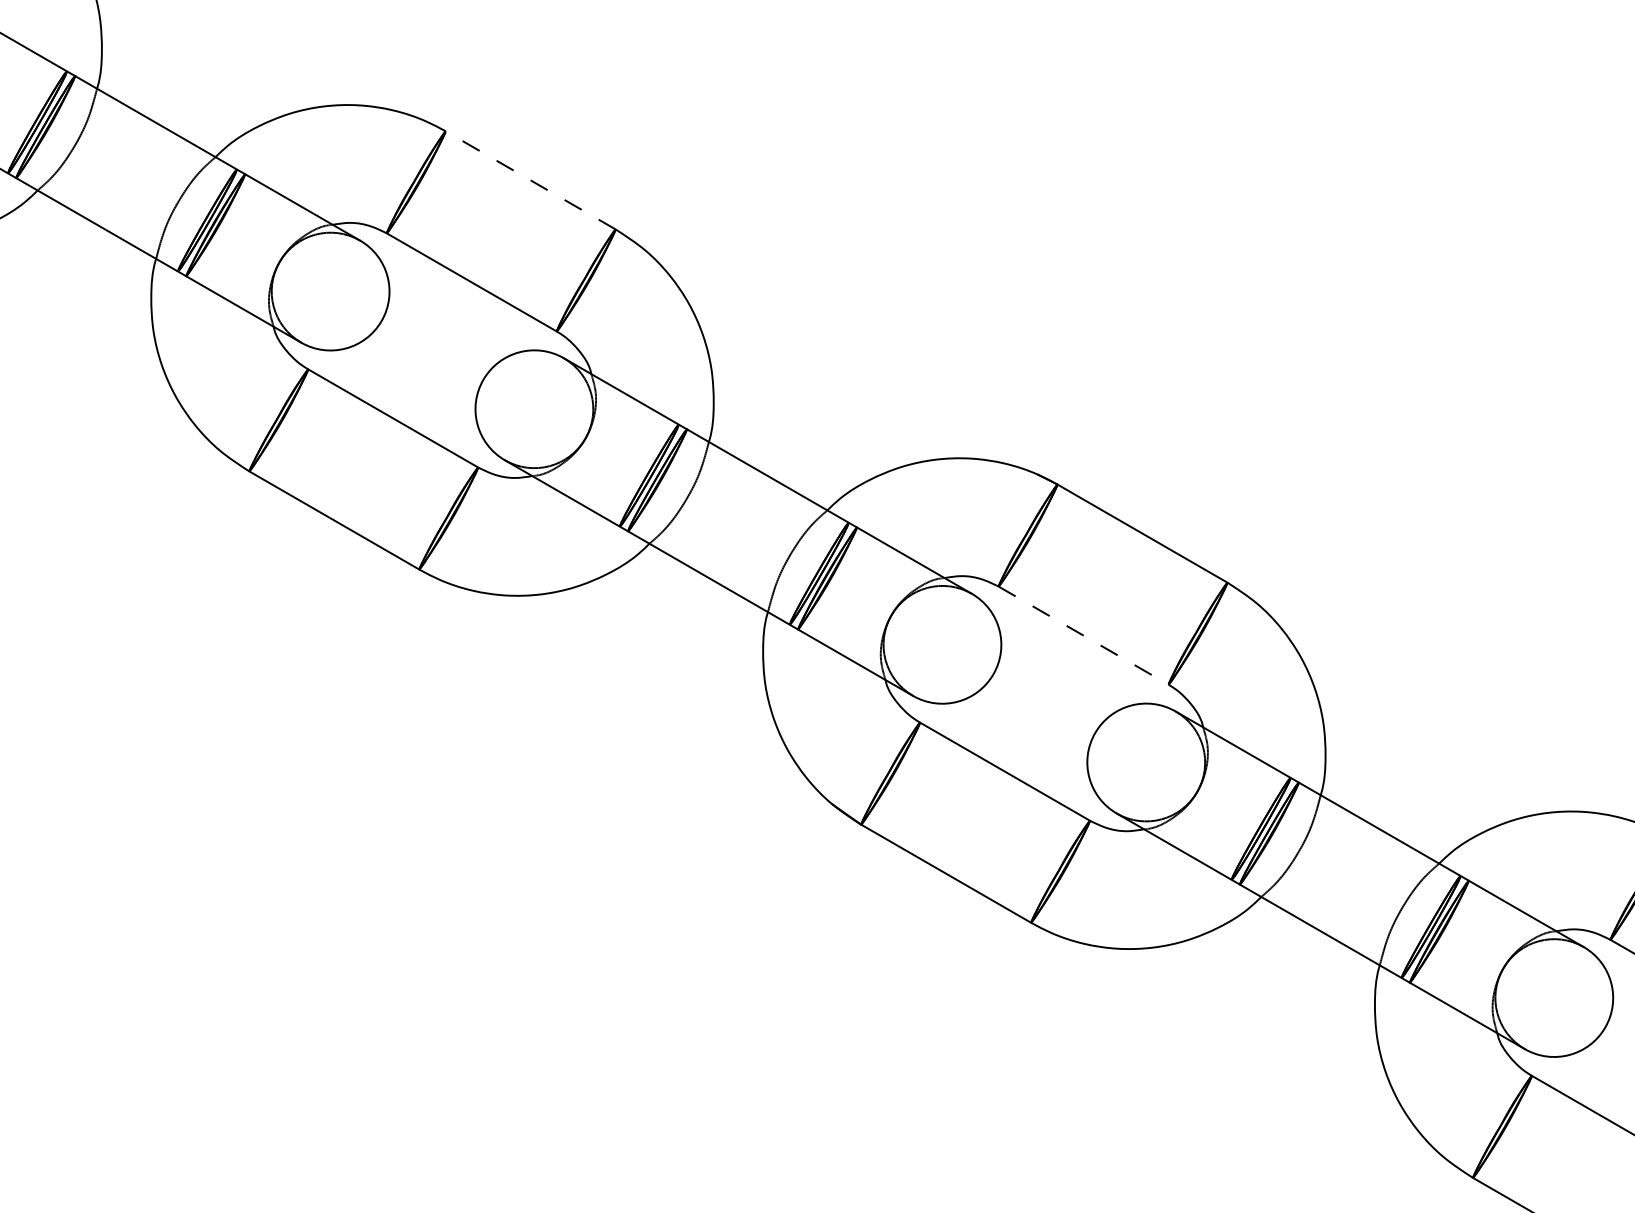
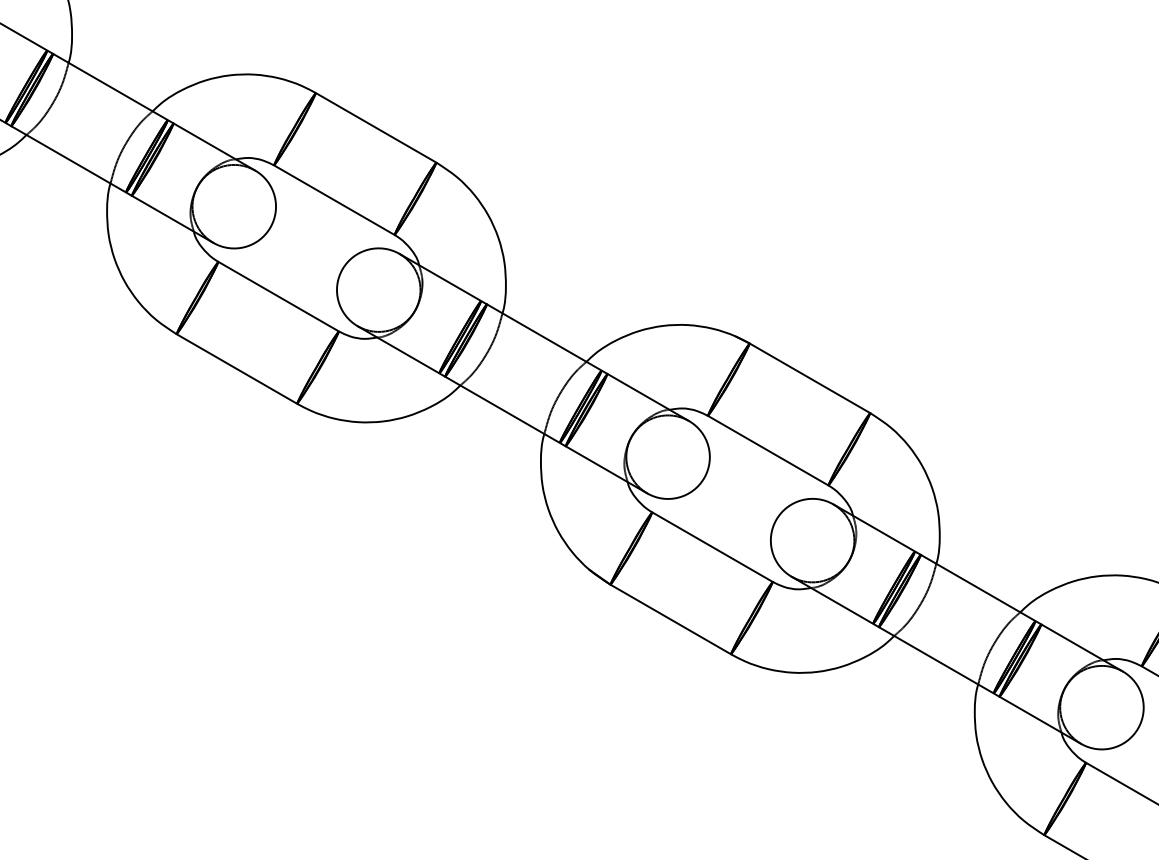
line: (530, 180) -> (375, 127), dashed -> solid
line: (1084, 635) -> (768, 450), dashed -> solid

